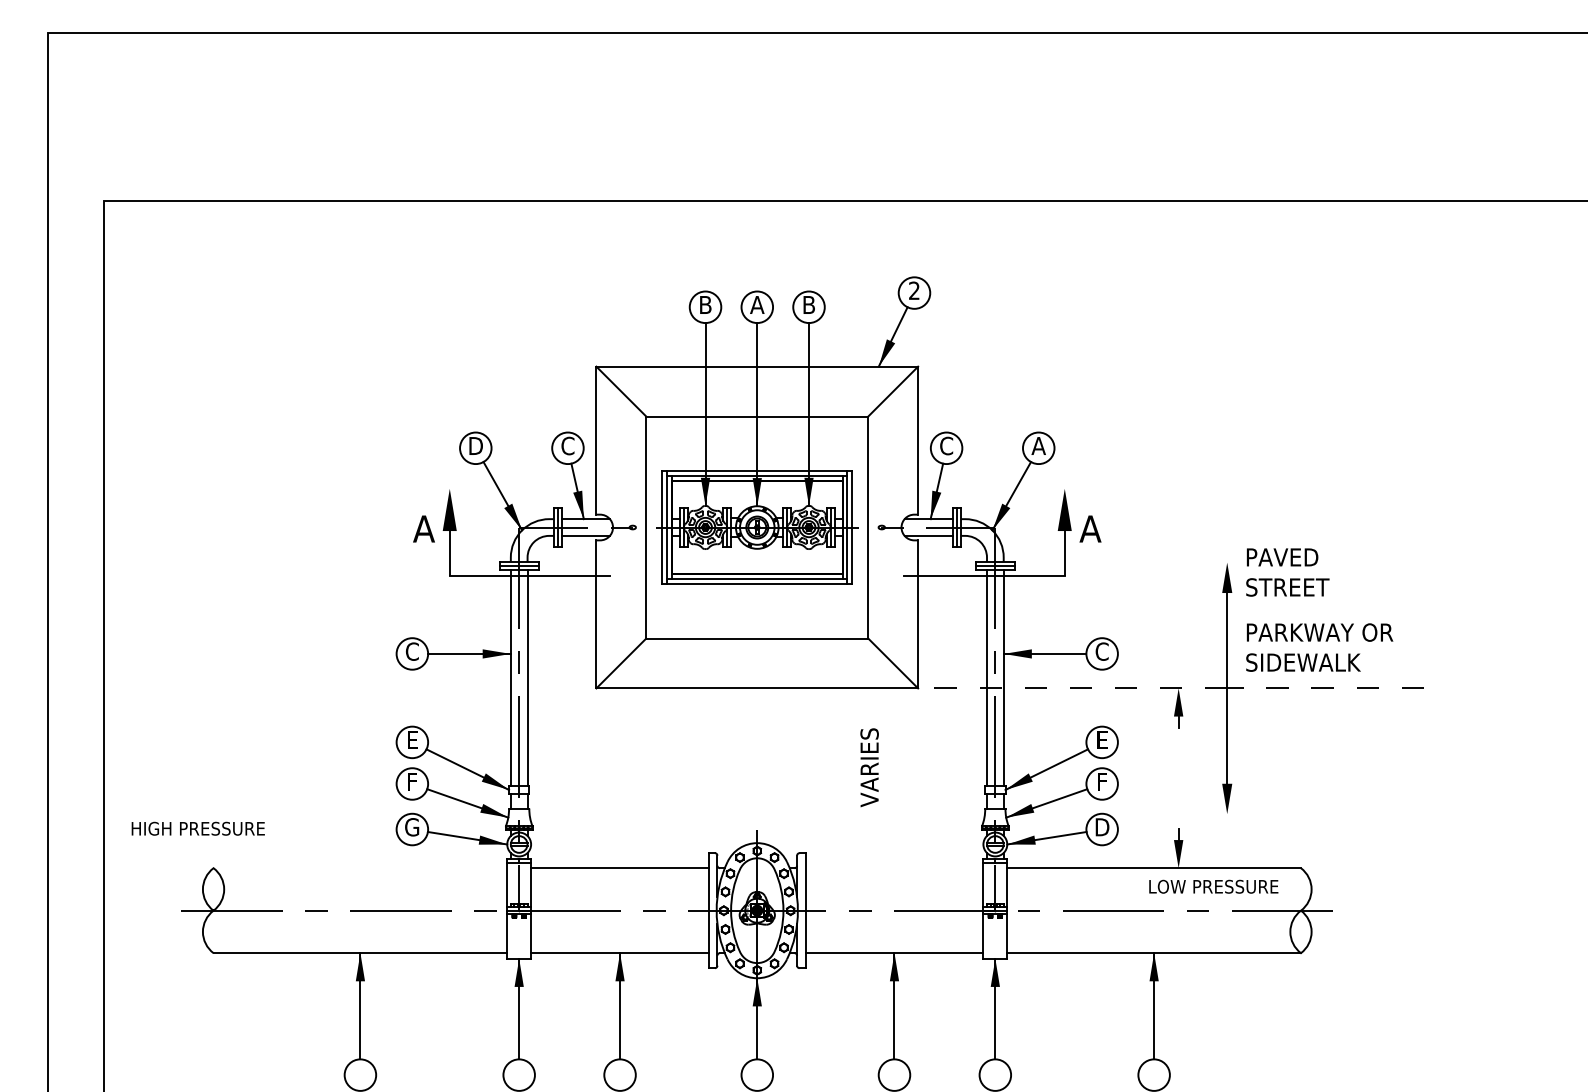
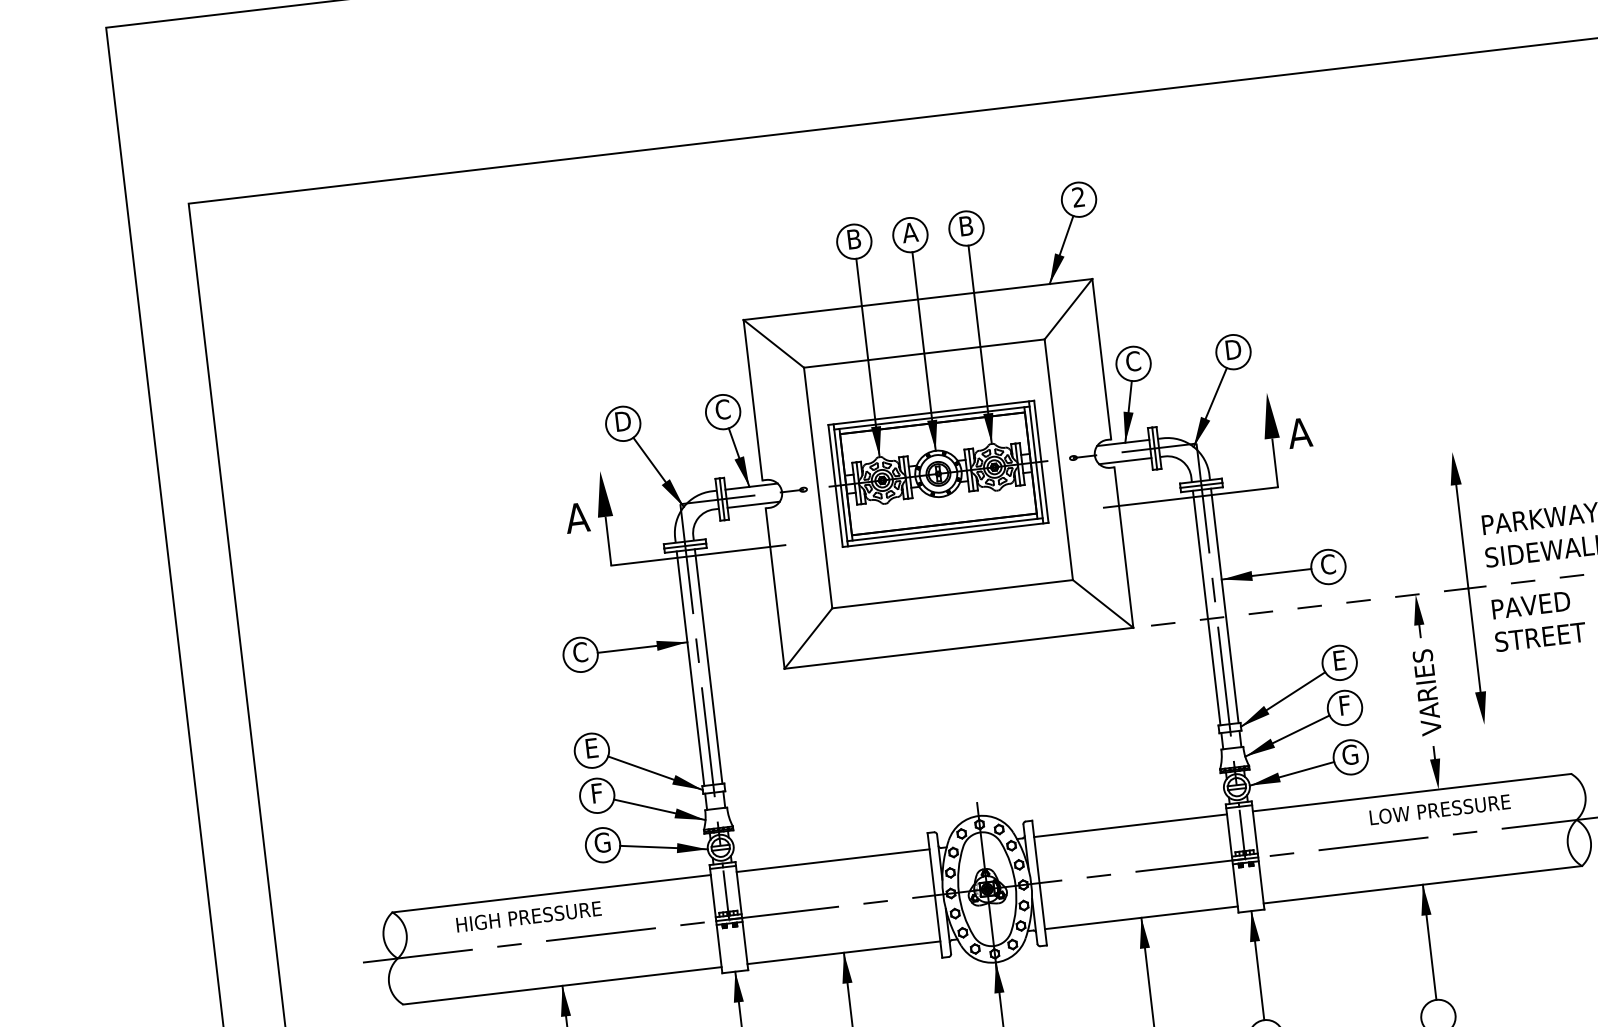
text: (1038, 445) -> (1232, 349), A -> D
text: (1287, 572) -> (1538, 620), moved
text: (869, 767) -> (1427, 692), moved
text: (1101, 827) -> (1349, 755), D -> G
text: (197, 828) -> (528, 916), moved
line: (360, 868) -> (551, 894), added
line: (894, 868) -> (1130, 826), added
text: (1213, 886) -> (1439, 809), moved

